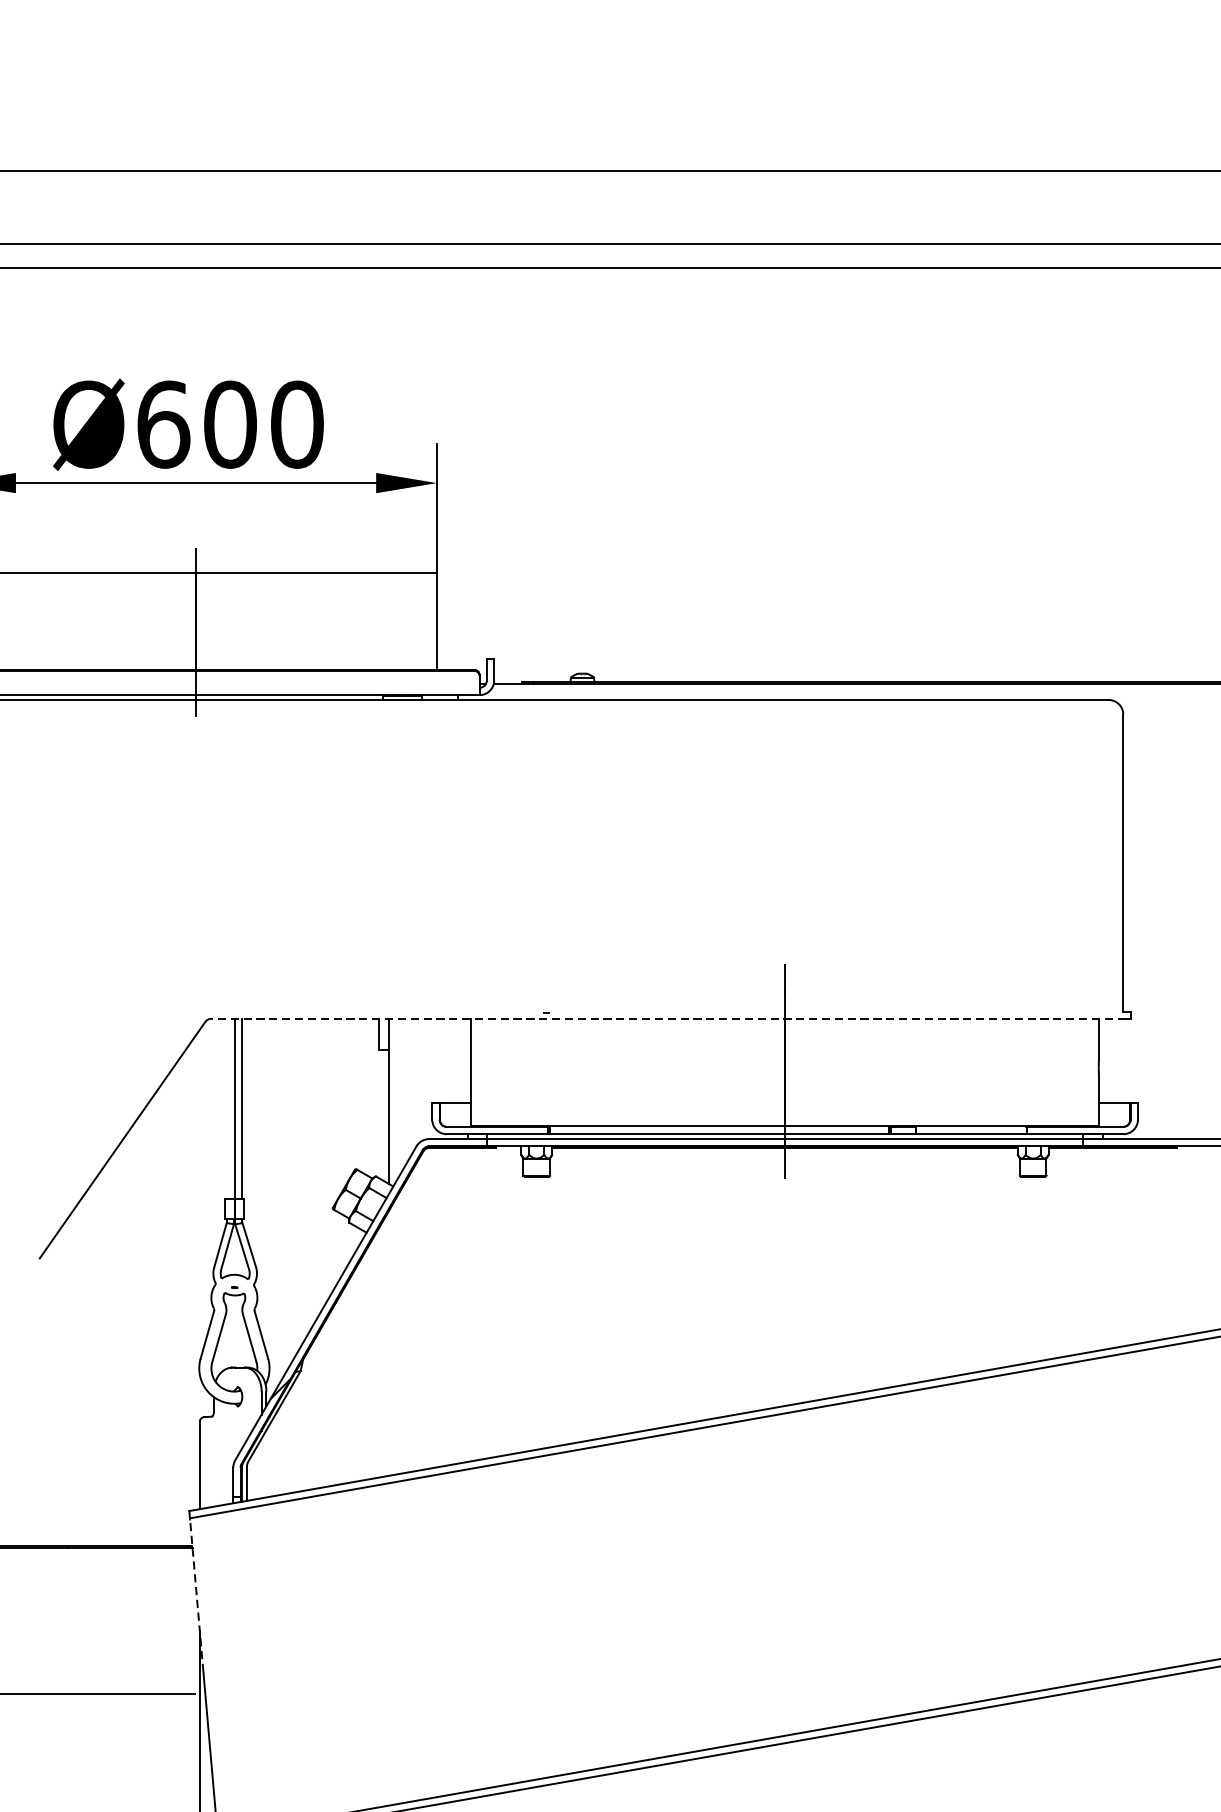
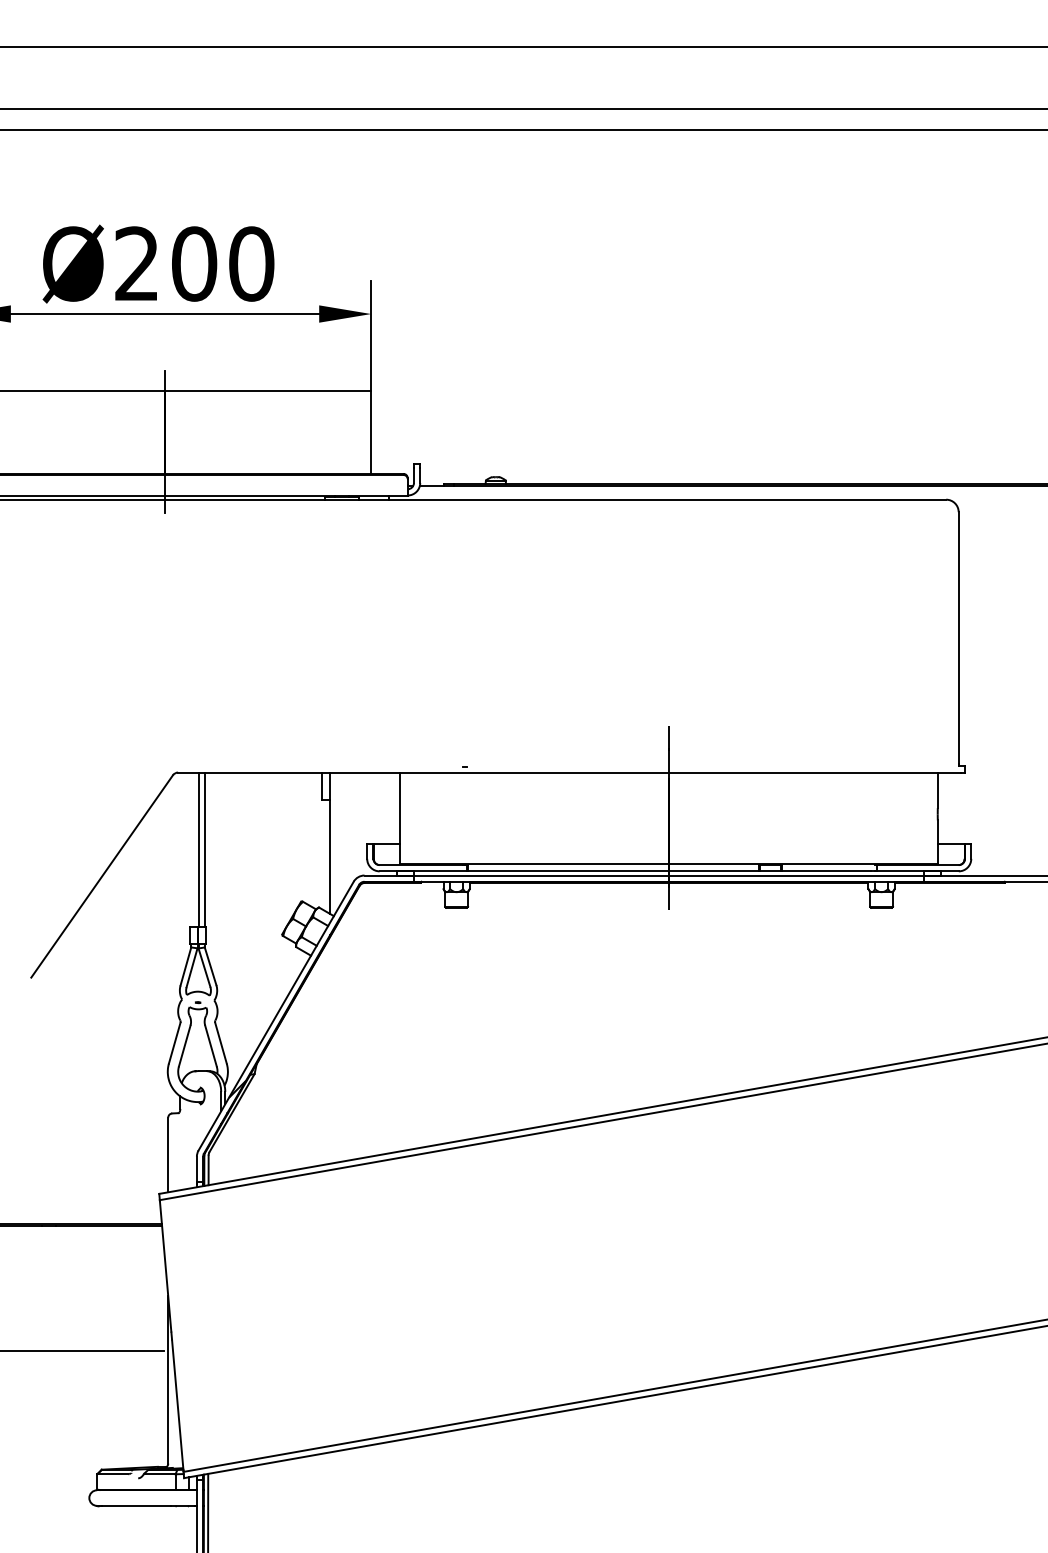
text: (163, 424) -> (137, 263), Ø600 -> Ø200
line: (667, 1018) -> (568, 772), dashed -> solid
line: (196, 1595) -> (165, 1266), dashed -> solid

